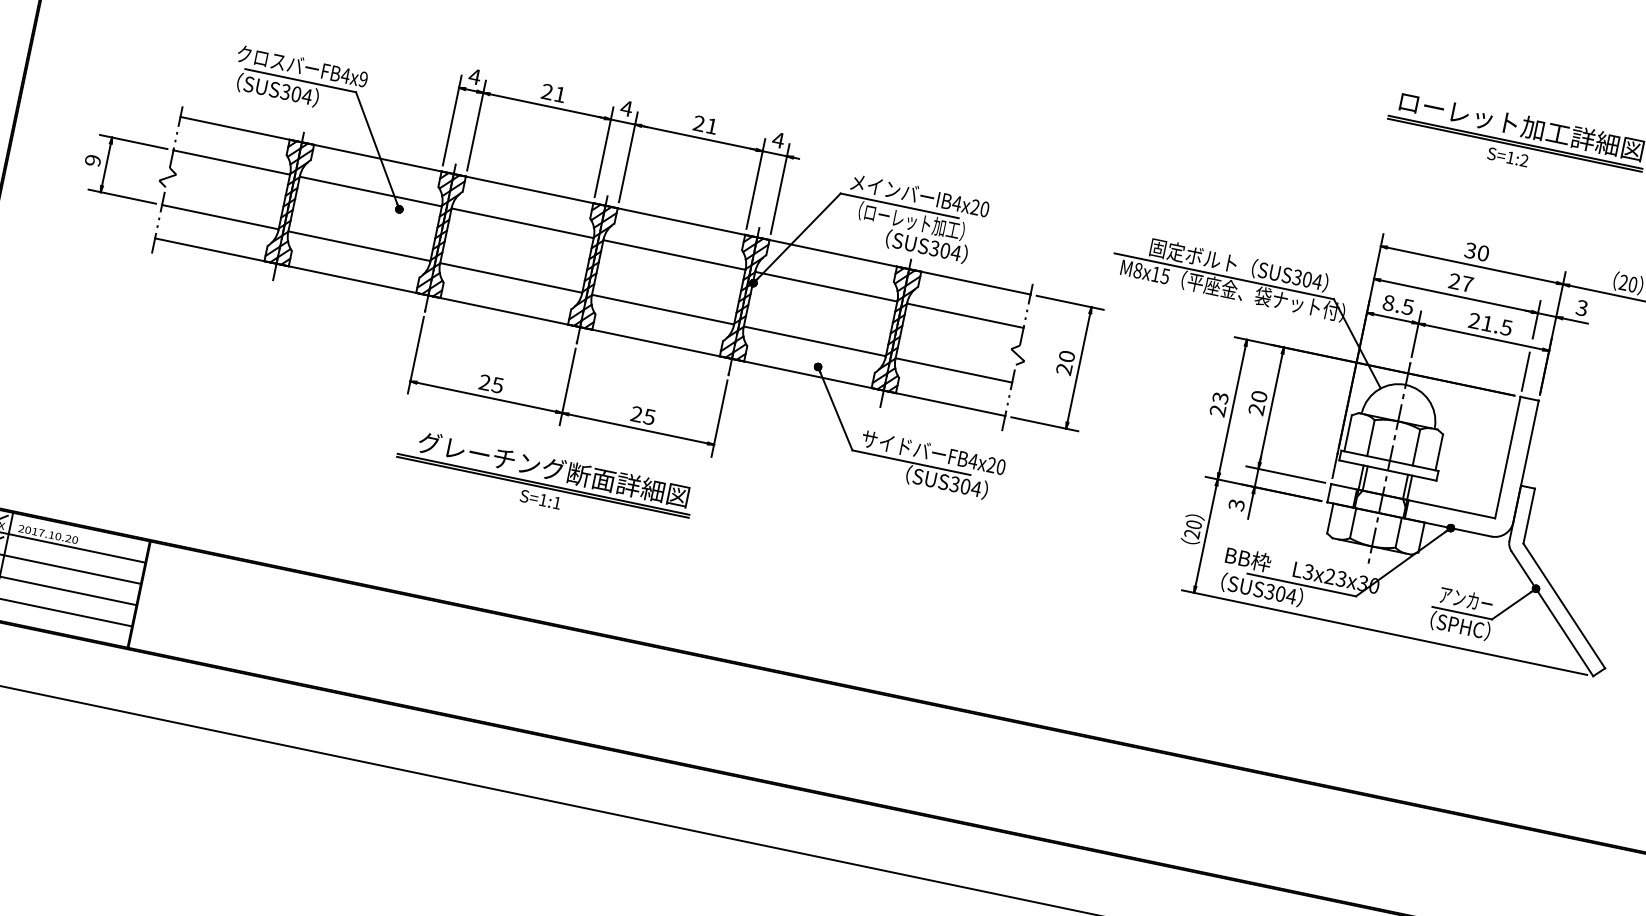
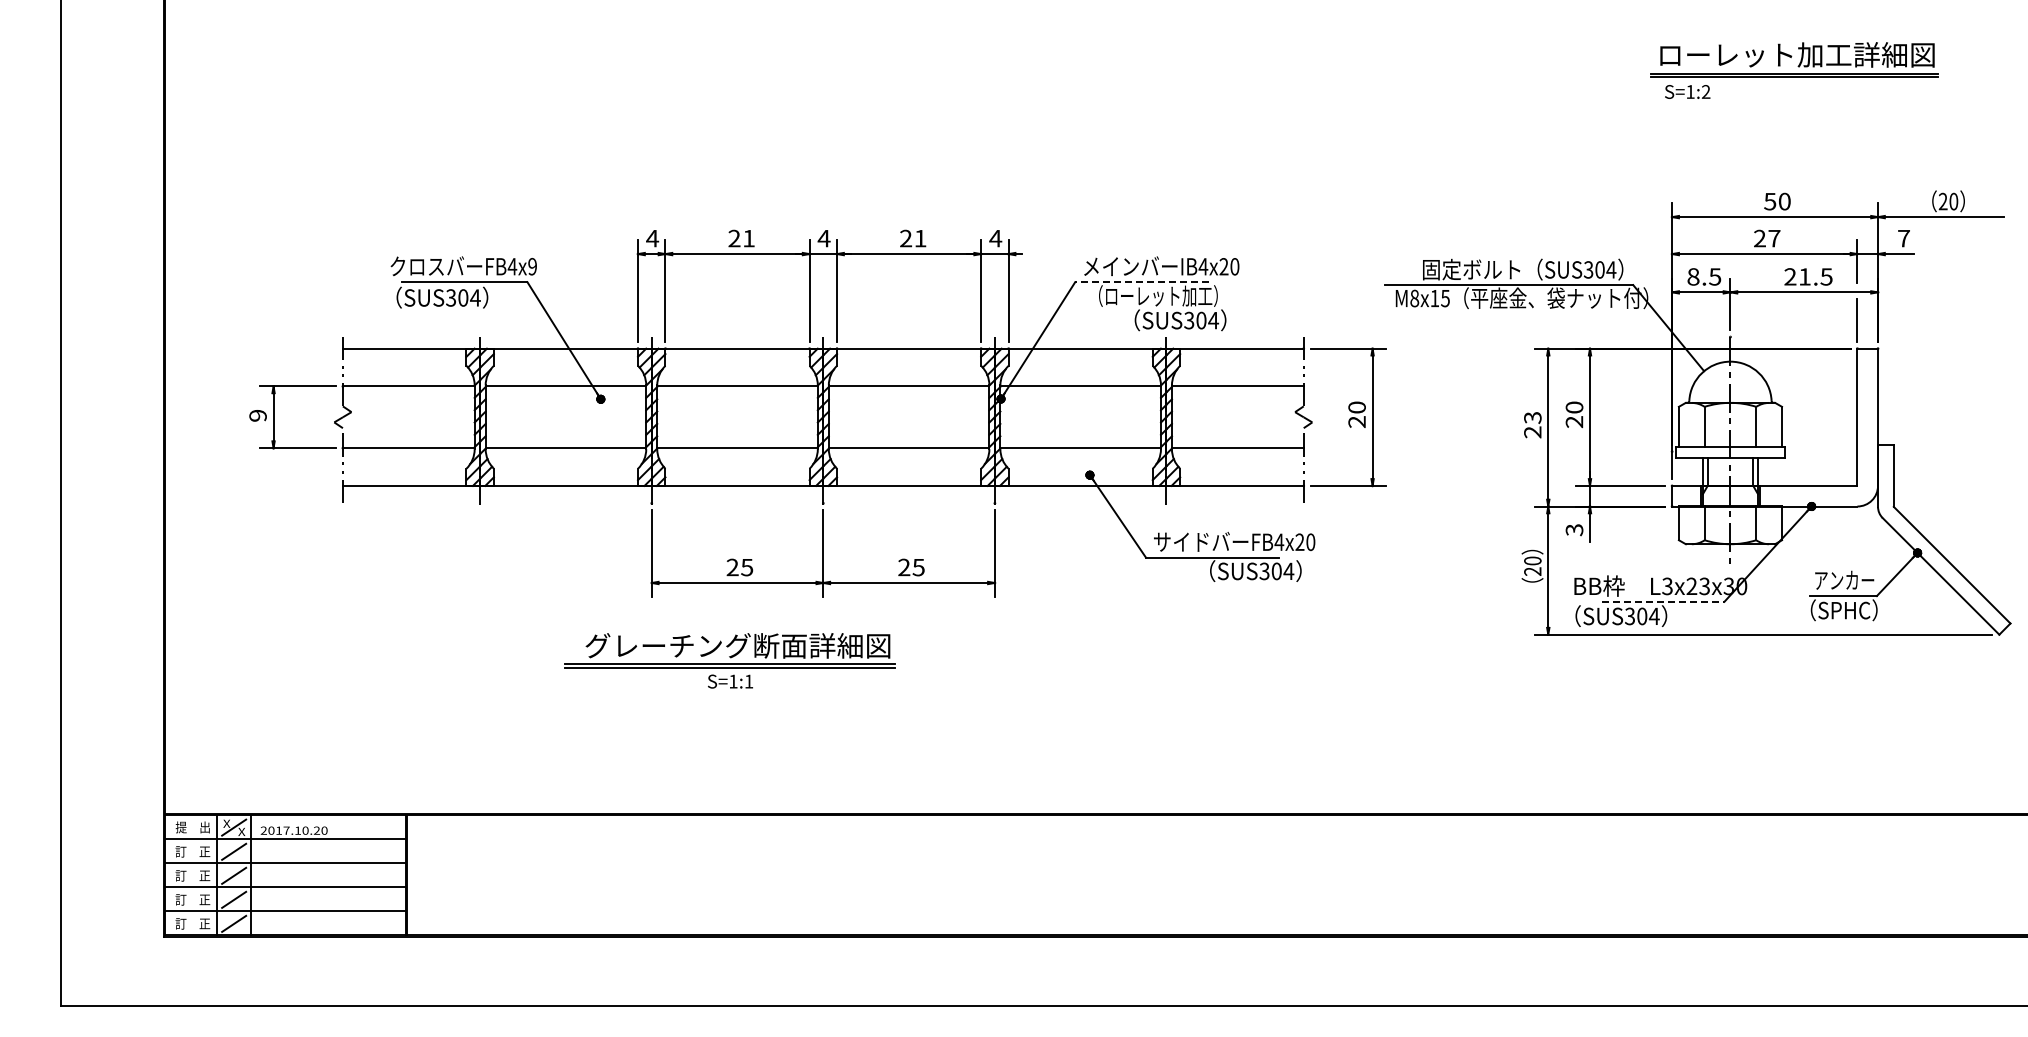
text: (1507, 156) -> (1687, 91), moved
line: (899, 206) -> (1141, 282), solid -> dashed
text: (1471, 249) -> (1770, 200), 30 -> 50
text: (1581, 307) -> (1903, 238), 3 -> 7
part: (543, 480) -> (729, 660), moved
line: (1302, 584) -> (1663, 601), solid -> dashed

